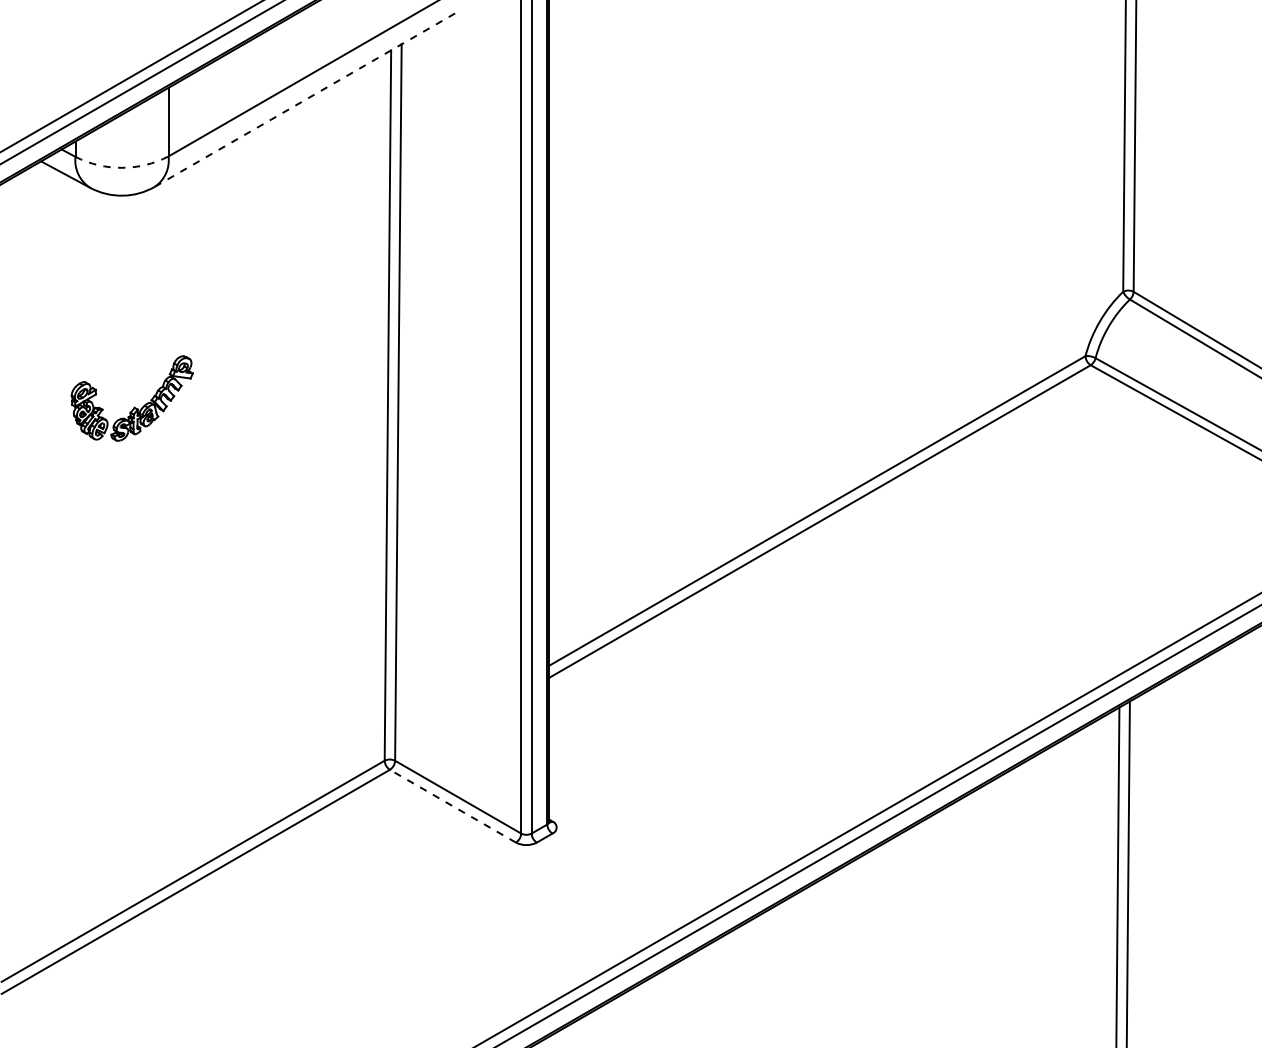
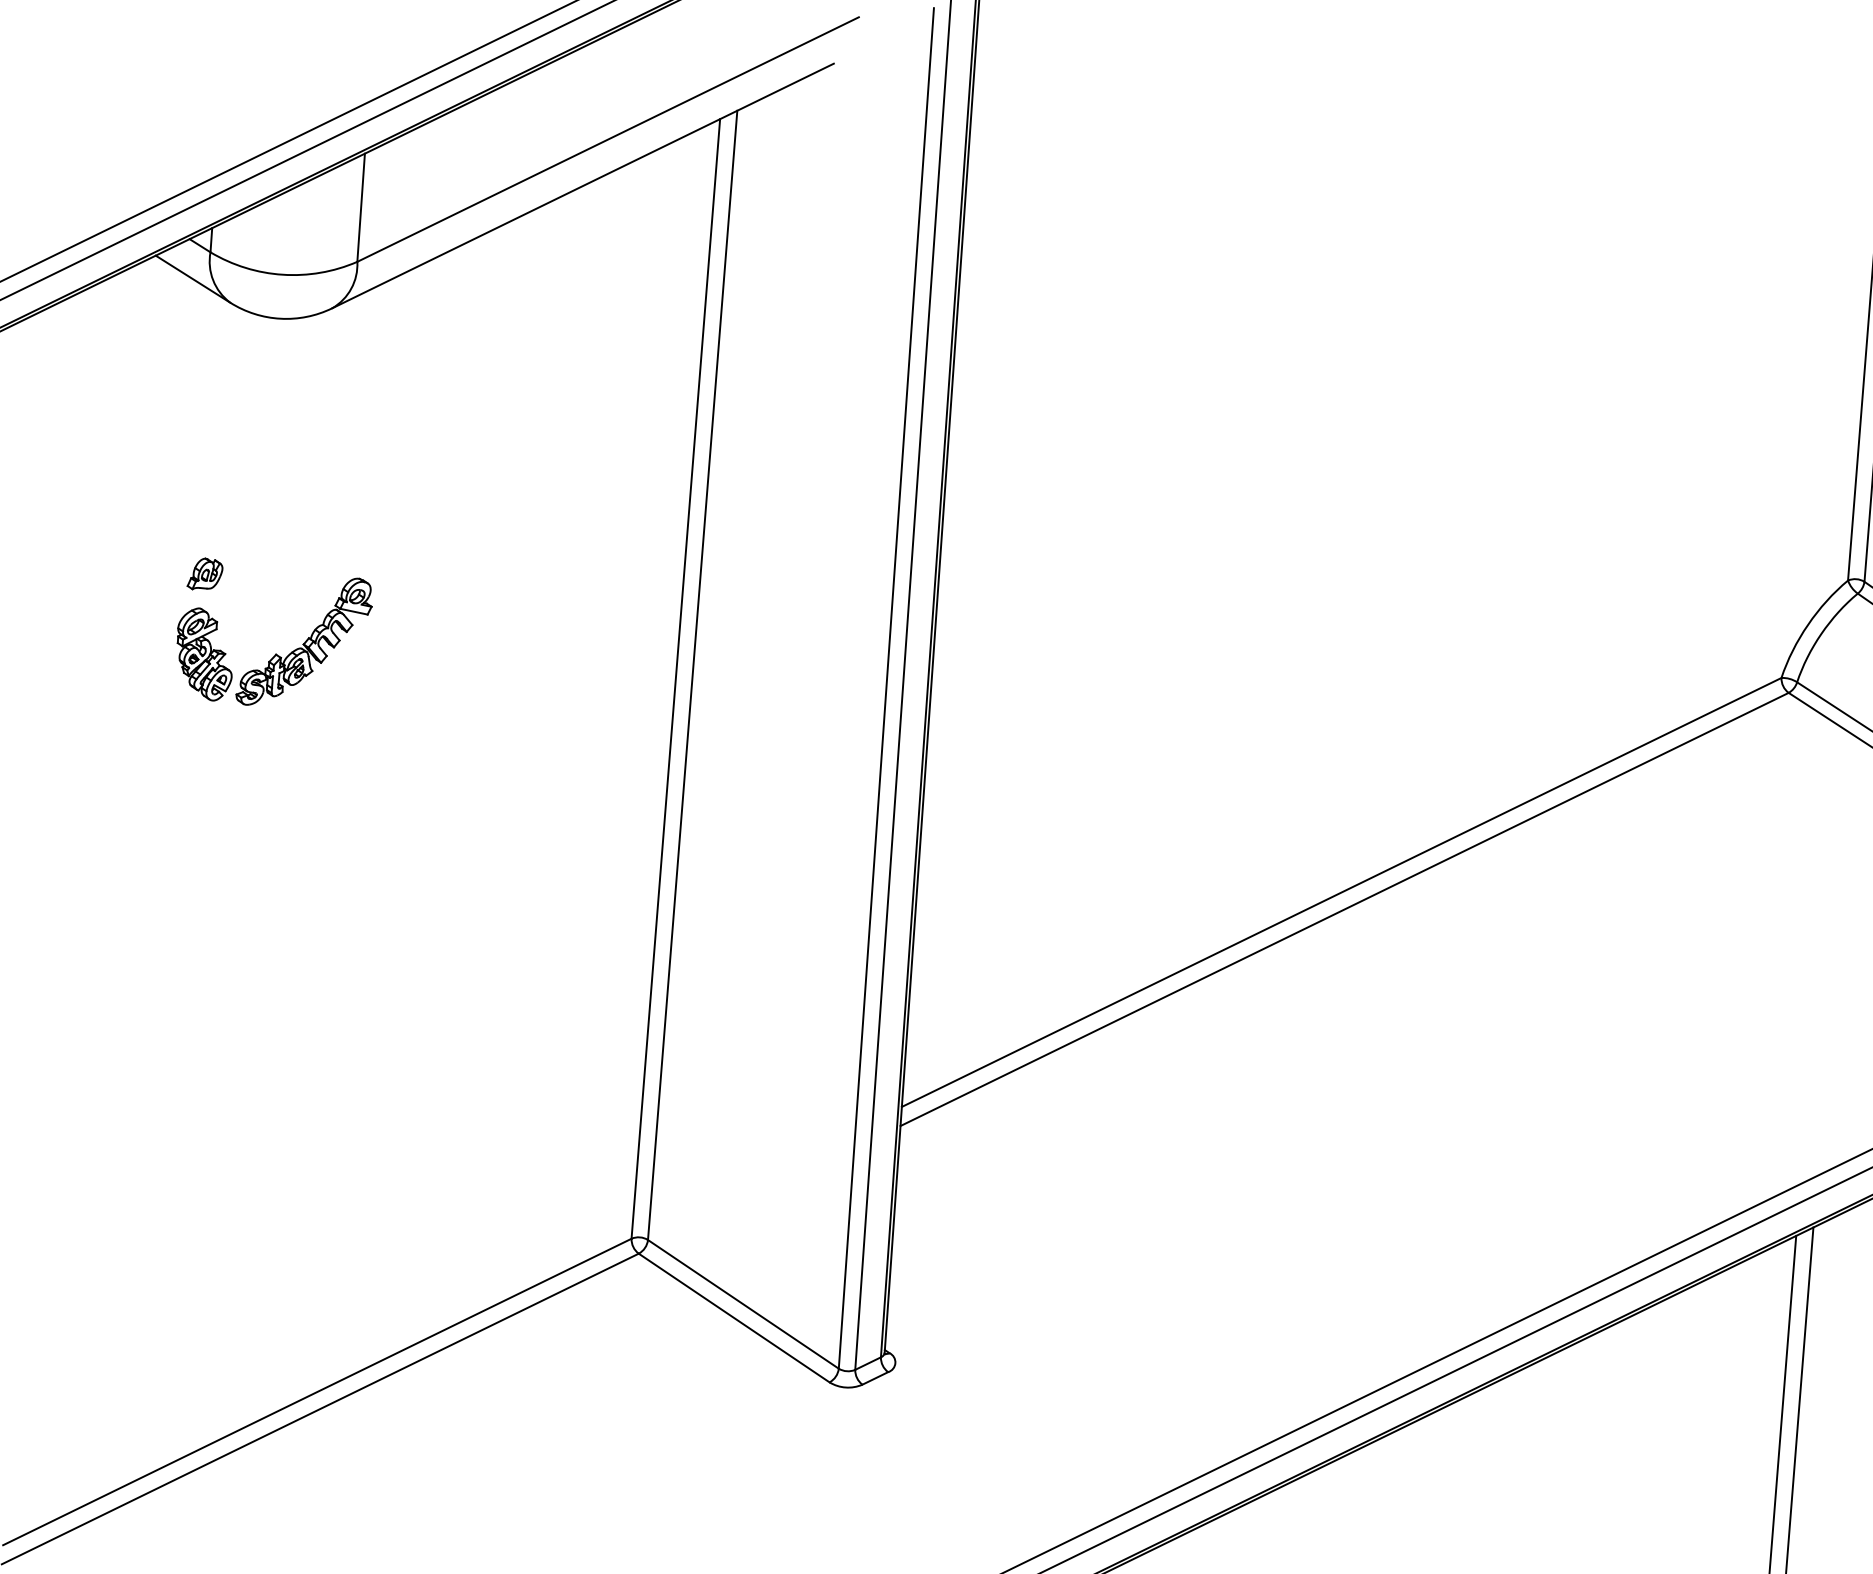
line: (308, 98) -> (584, 185), dashed -> solid
arc: (122, 167) -> (283, 274), dashed -> solid
part: (85, 360) -> (203, 574), added
line: (452, 806) -> (733, 1318), dashed -> solid

